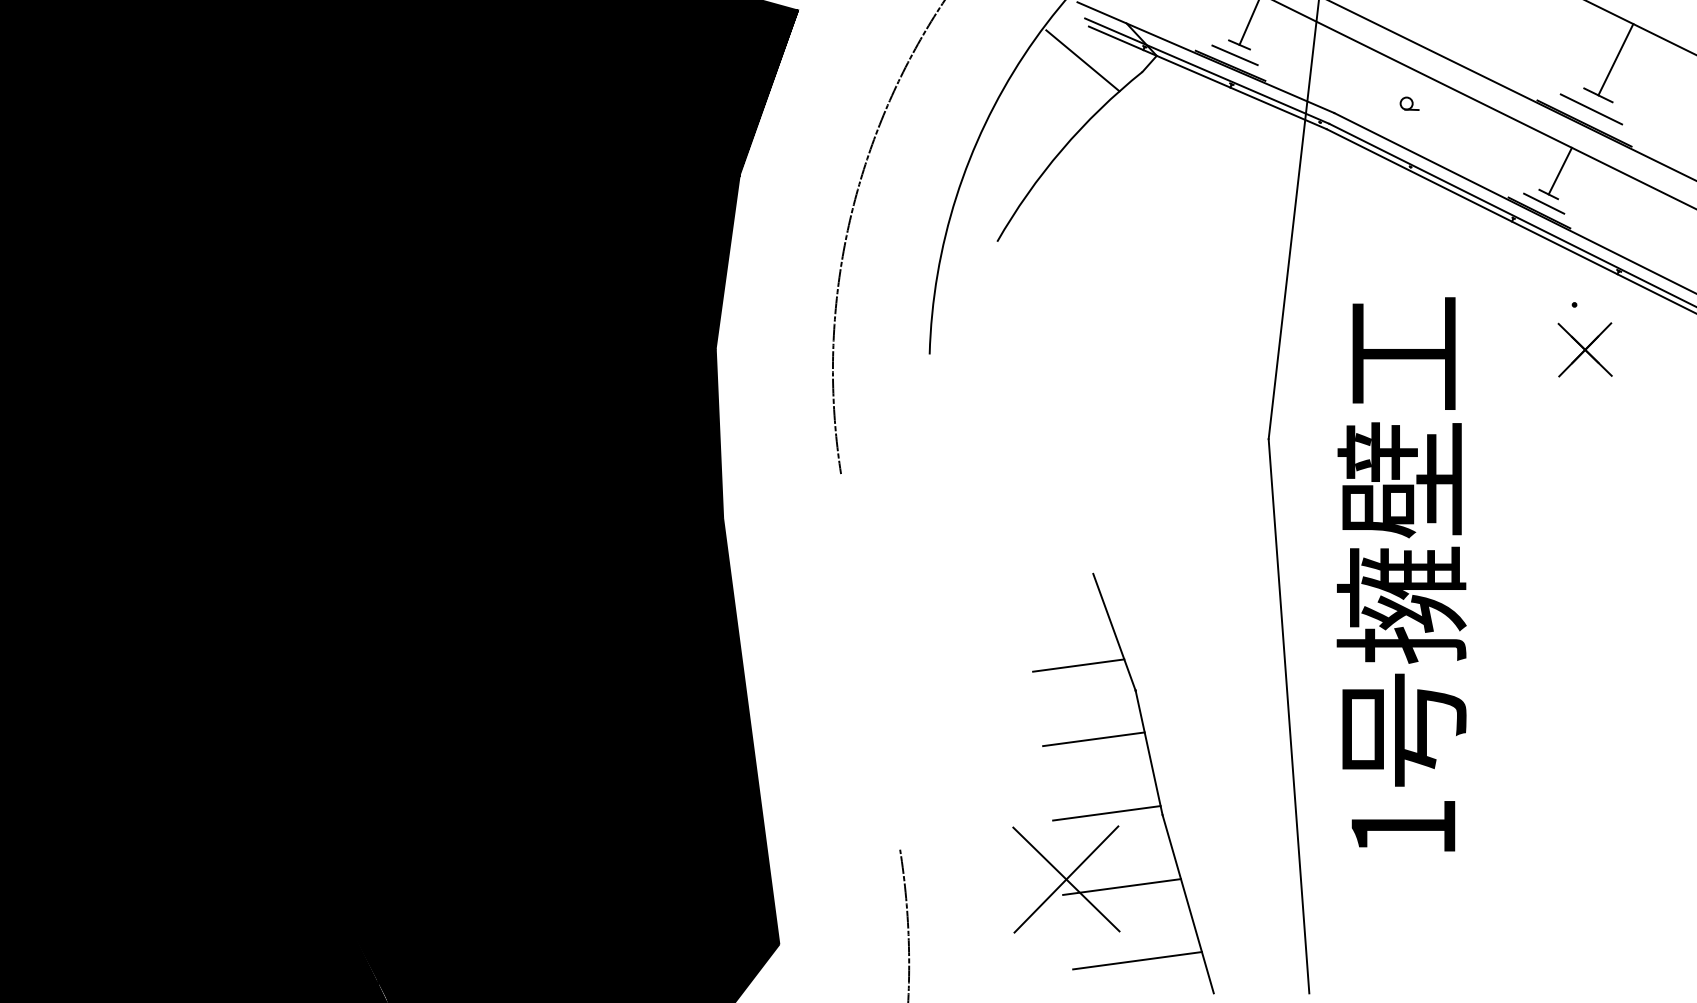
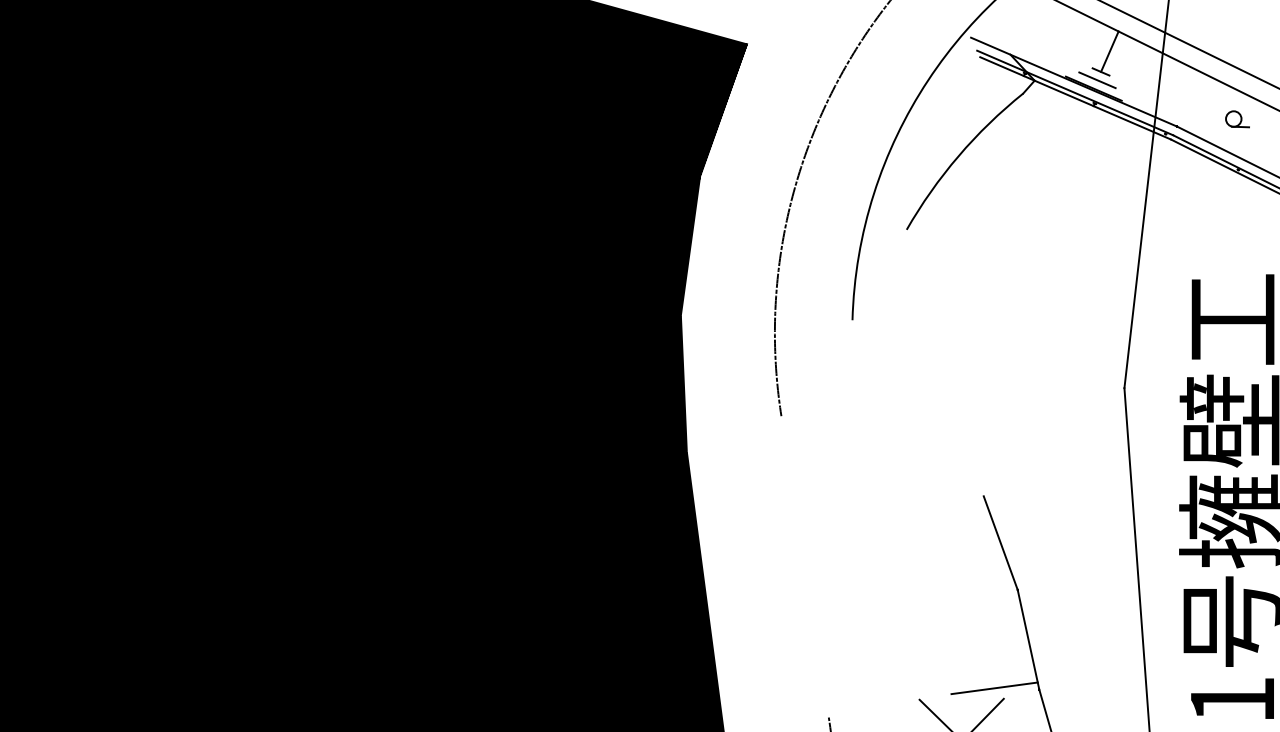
line: (1082, 60) -> (975, 84), removed
part: (1409, 103) -> (1237, 118), size x1.6
line: (1078, 665) -> (971, 569), removed
line: (1093, 739) -> (983, 629), removed

